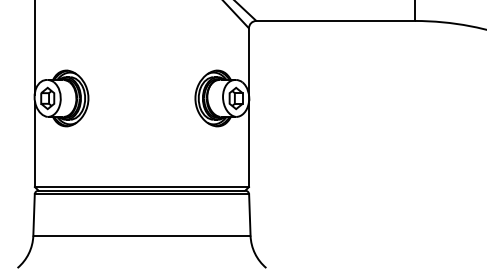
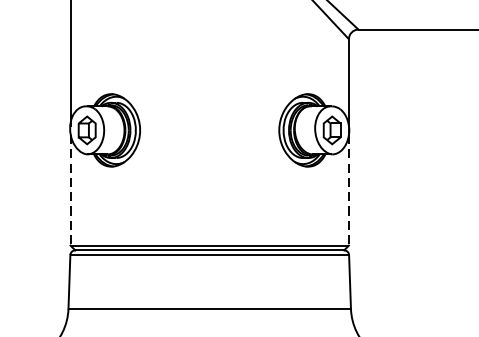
line: (34, 144) -> (69, 190), solid -> dashed
line: (248, 144) -> (348, 190), solid -> dashed

